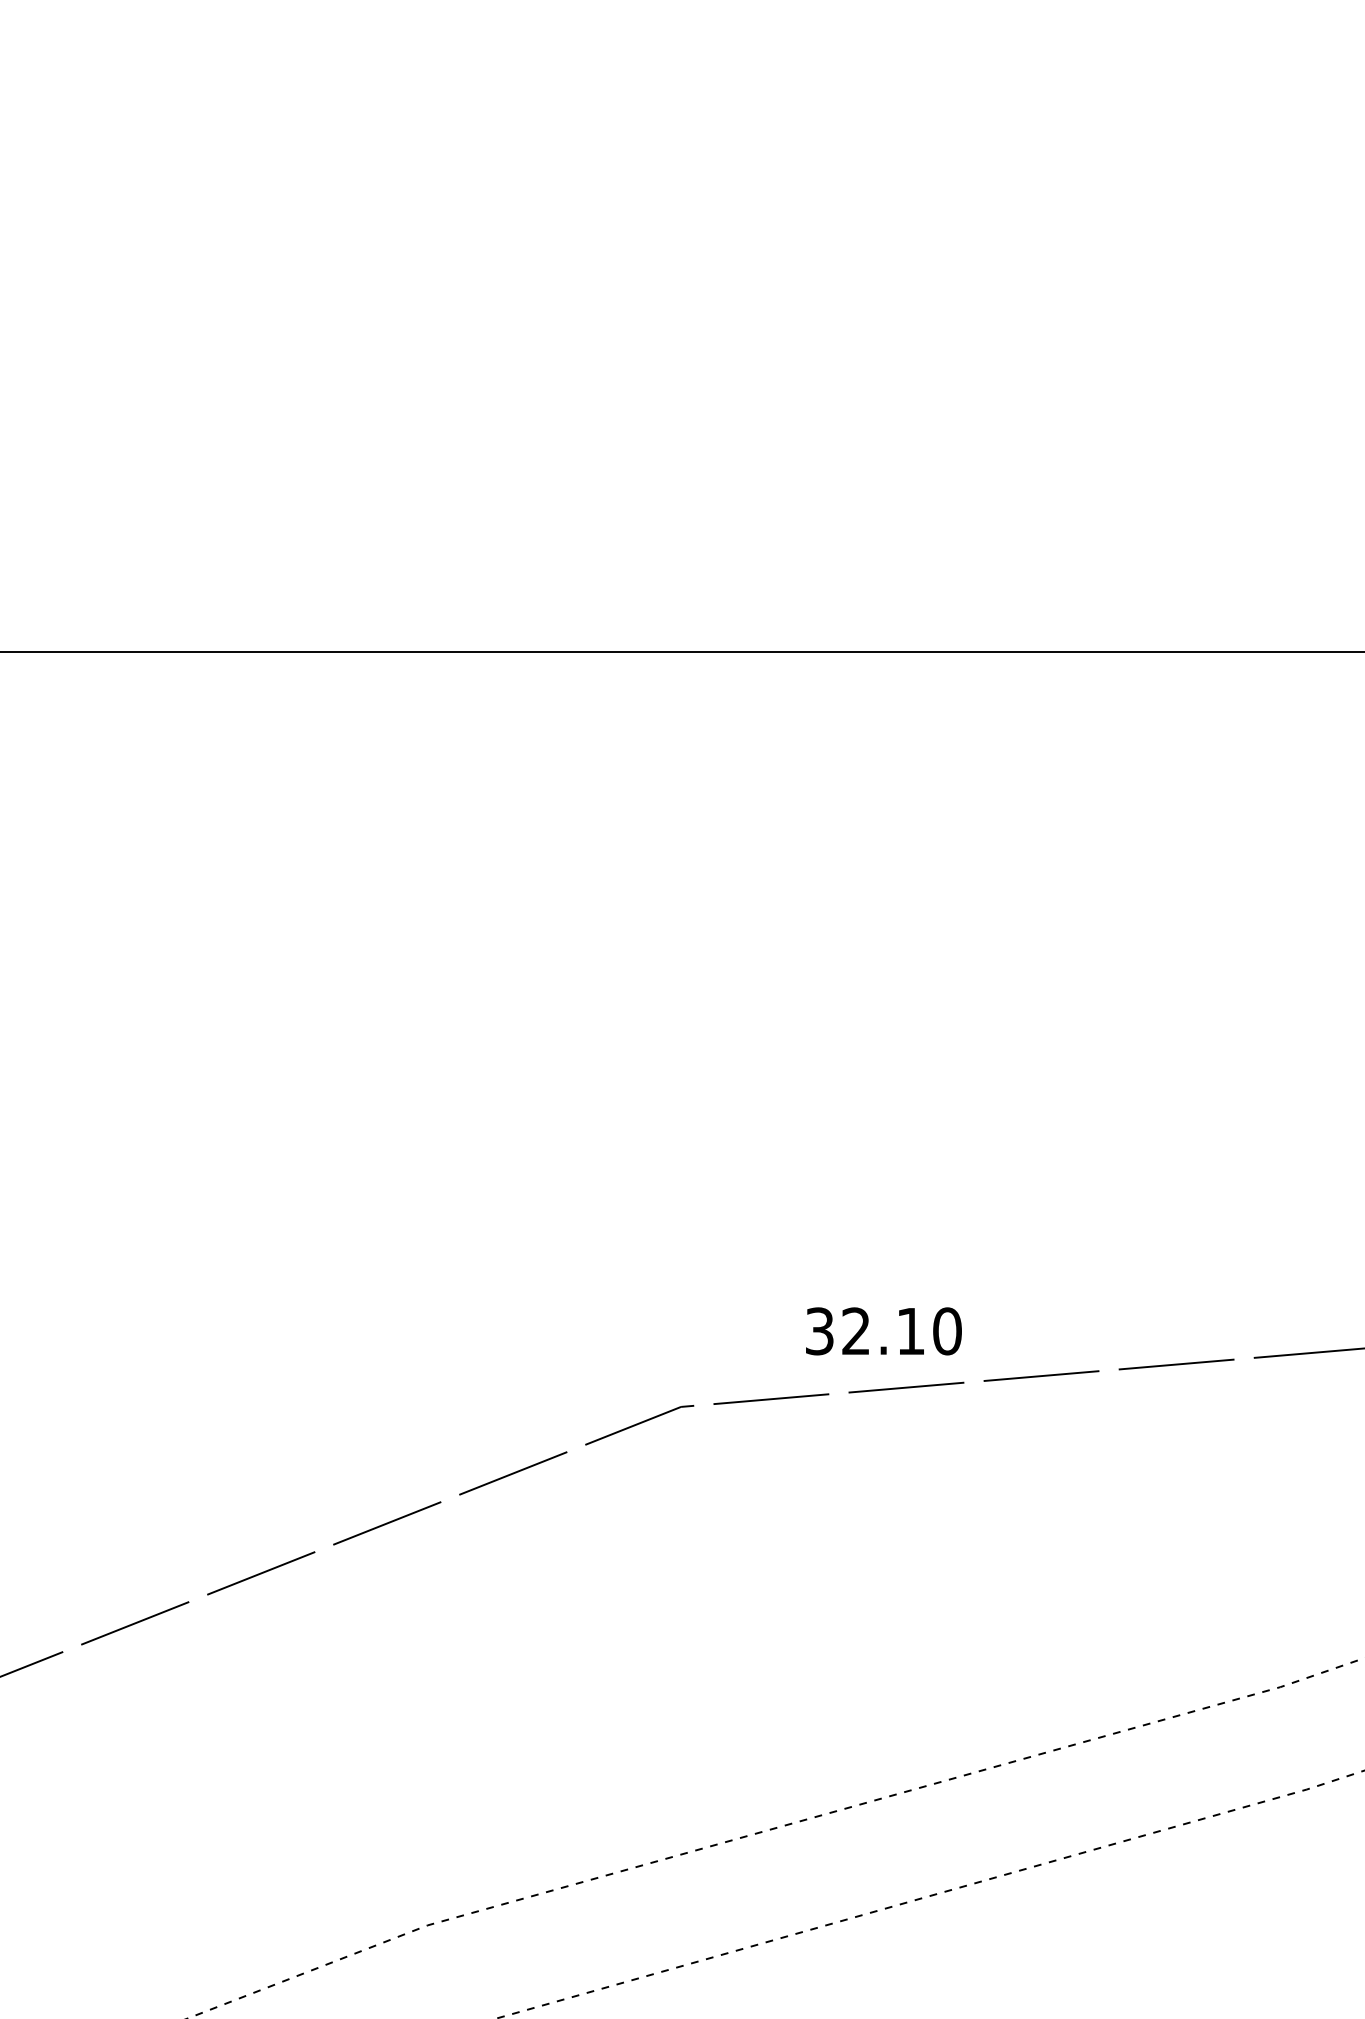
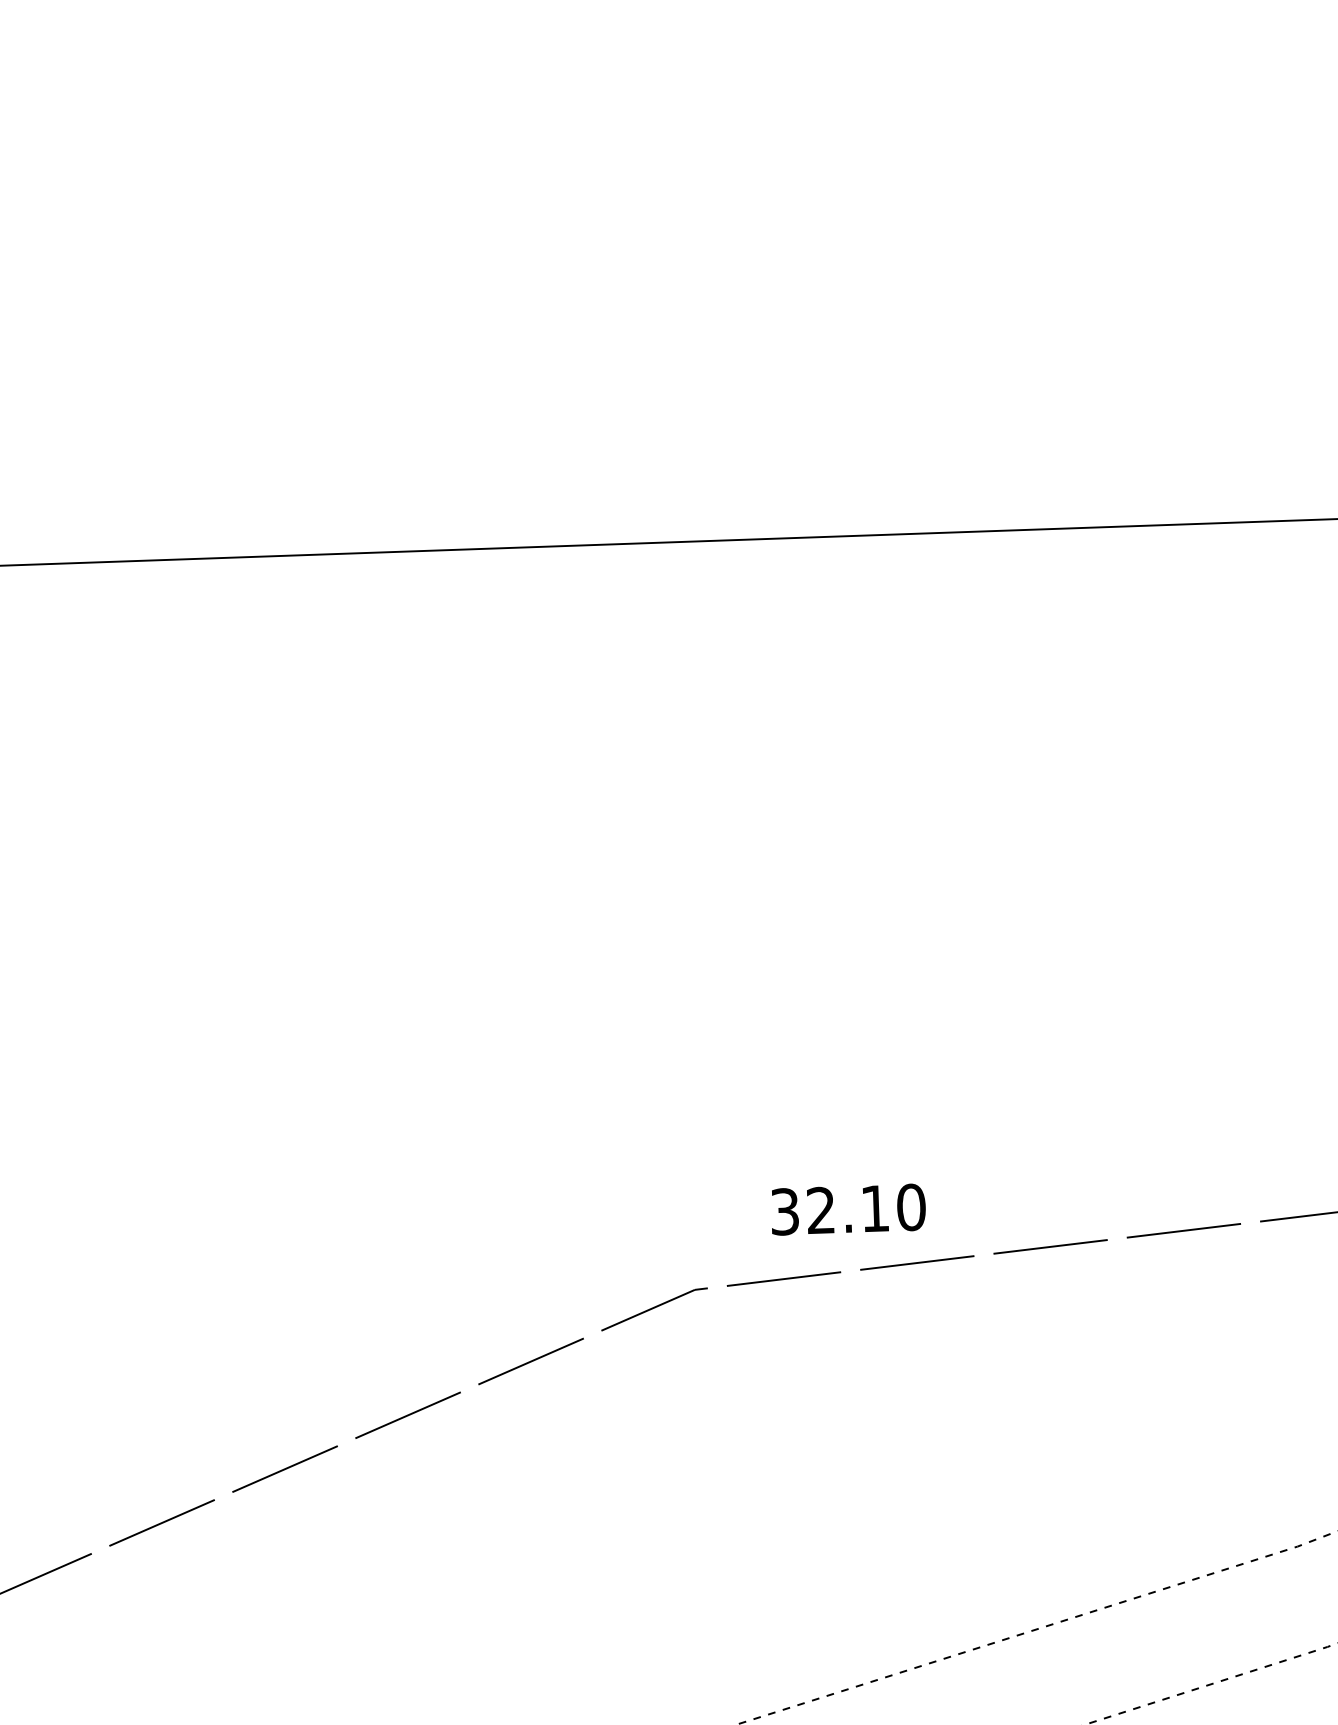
text: (883, 1331) -> (848, 1209), moved

